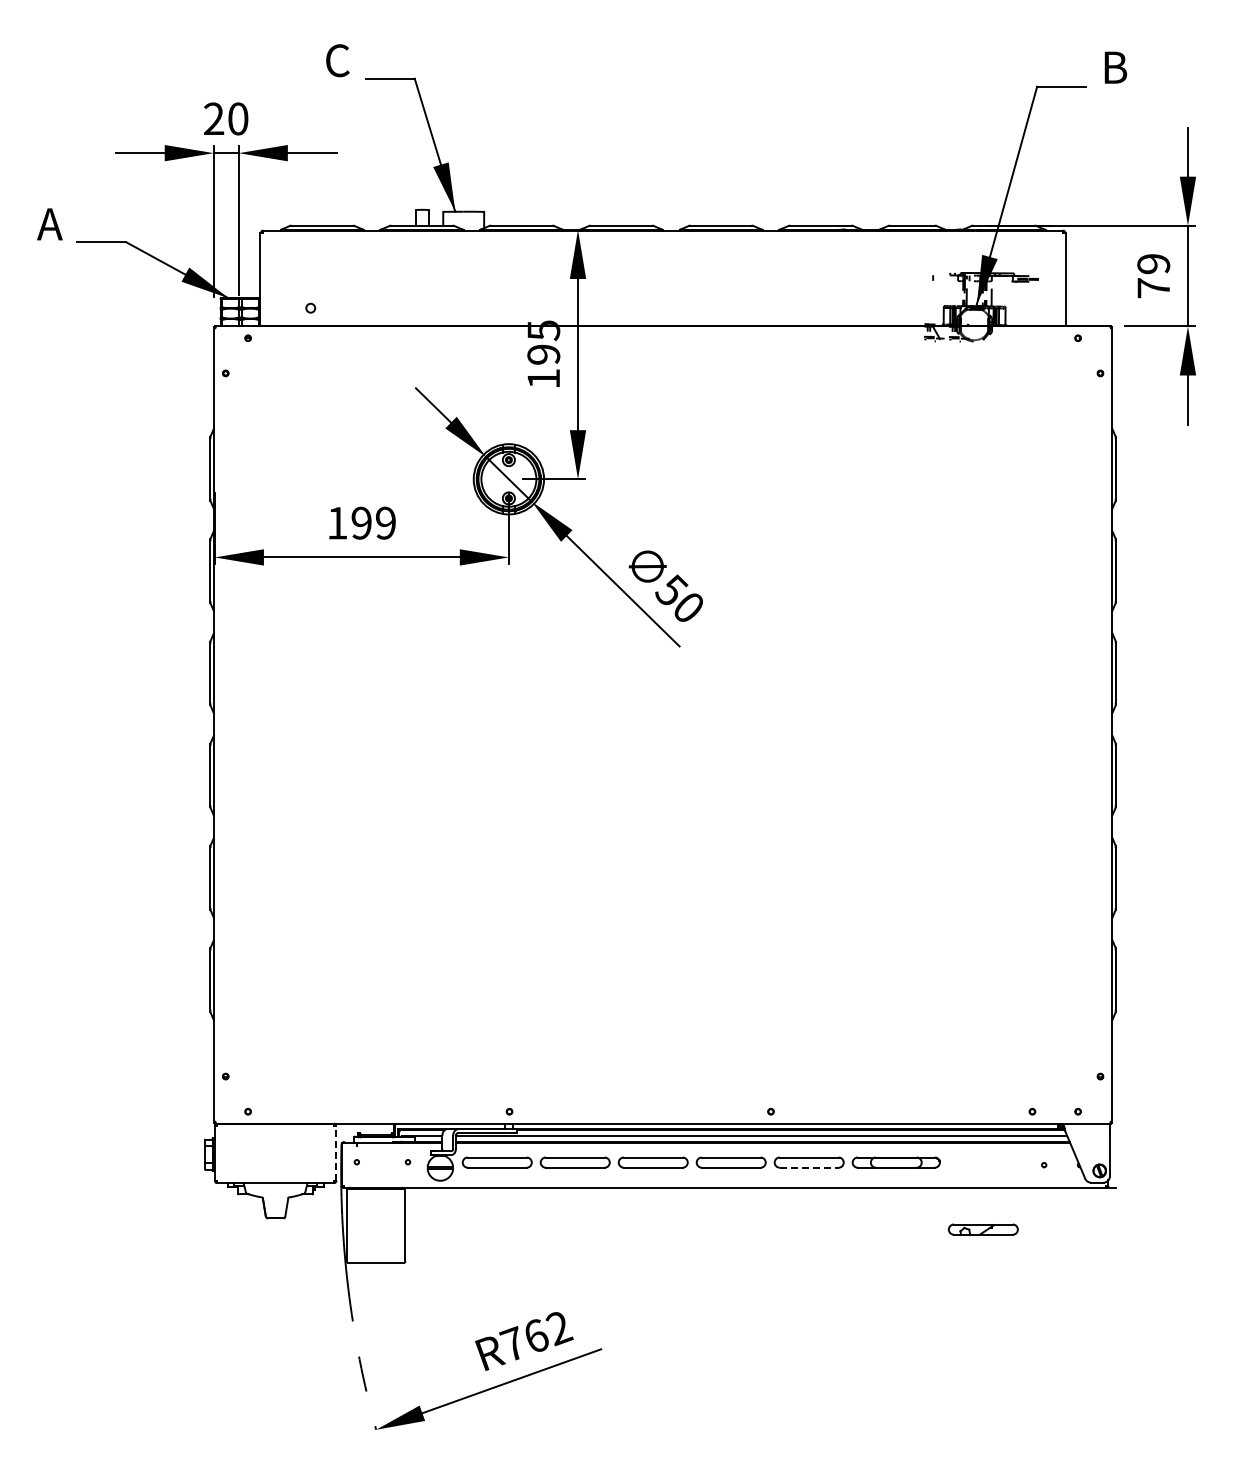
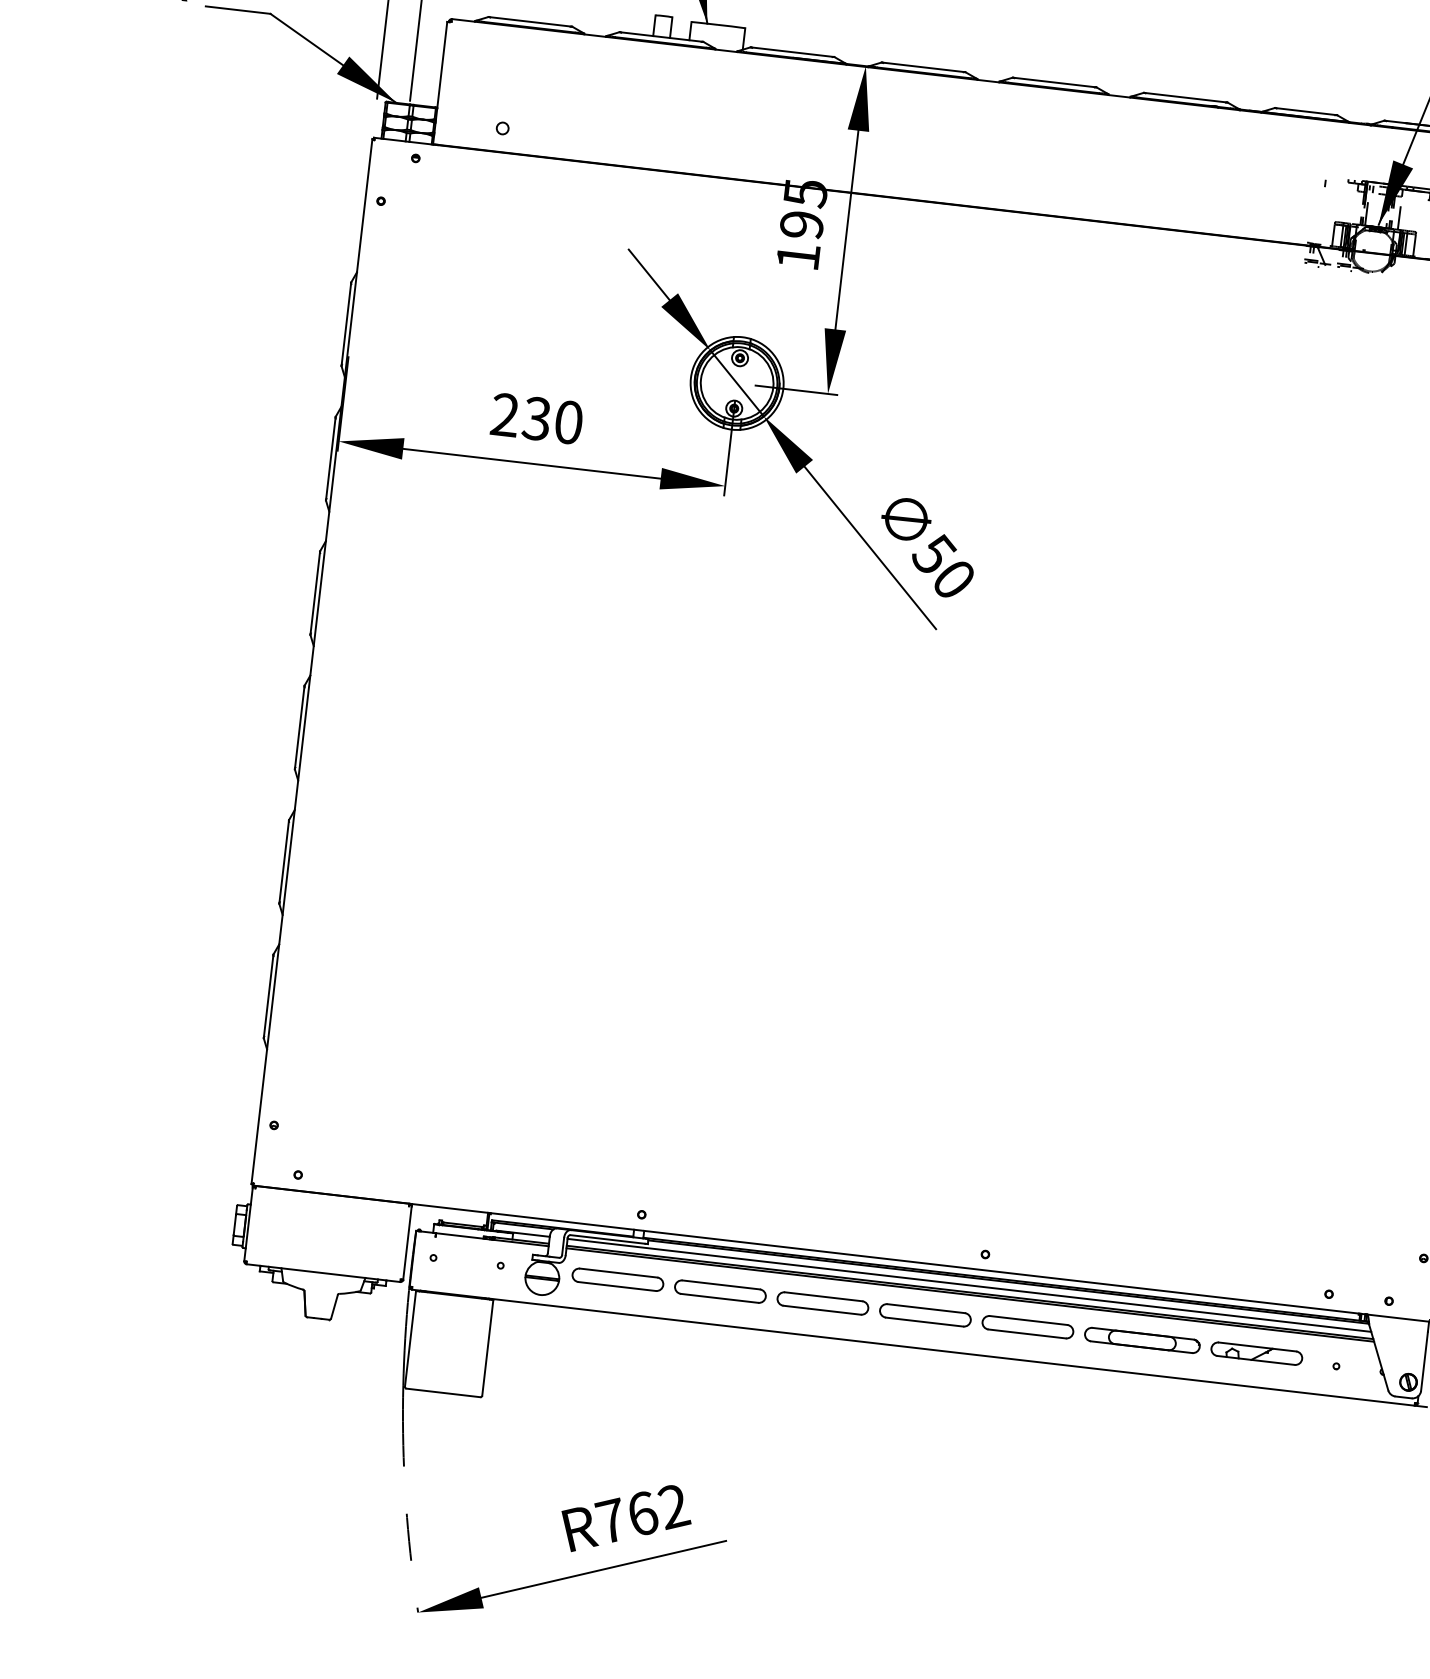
text: (361, 522) -> (536, 417), 199 -> 230
line: (336, 1153) -> (408, 1243), dashed -> solid
line: (809, 1167) -> (1027, 1333), dashed -> solid
part: (983, 1229) -> (1257, 1353), moved

